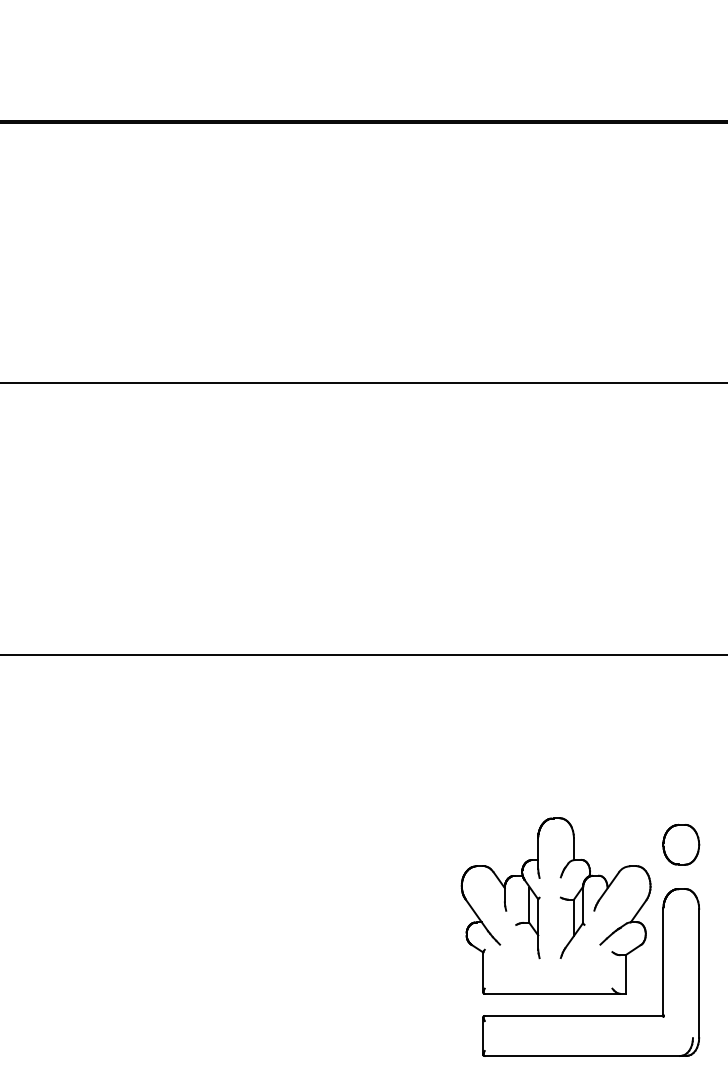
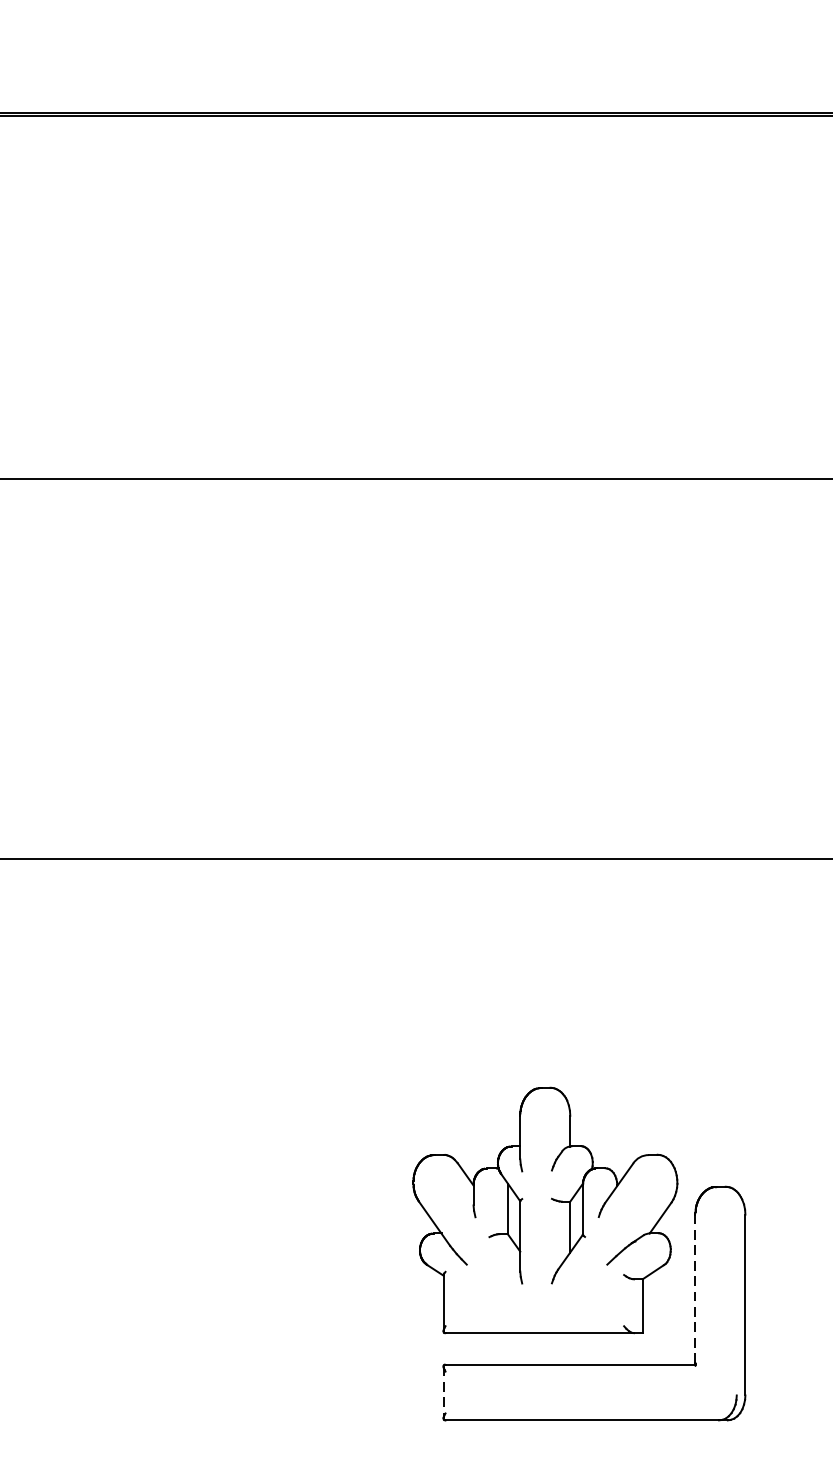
part: (681, 844) -> (720, 1124), removed
line: (663, 961) -> (695, 1288), solid -> dashed
line: (483, 1036) -> (443, 1393), solid -> dashed

